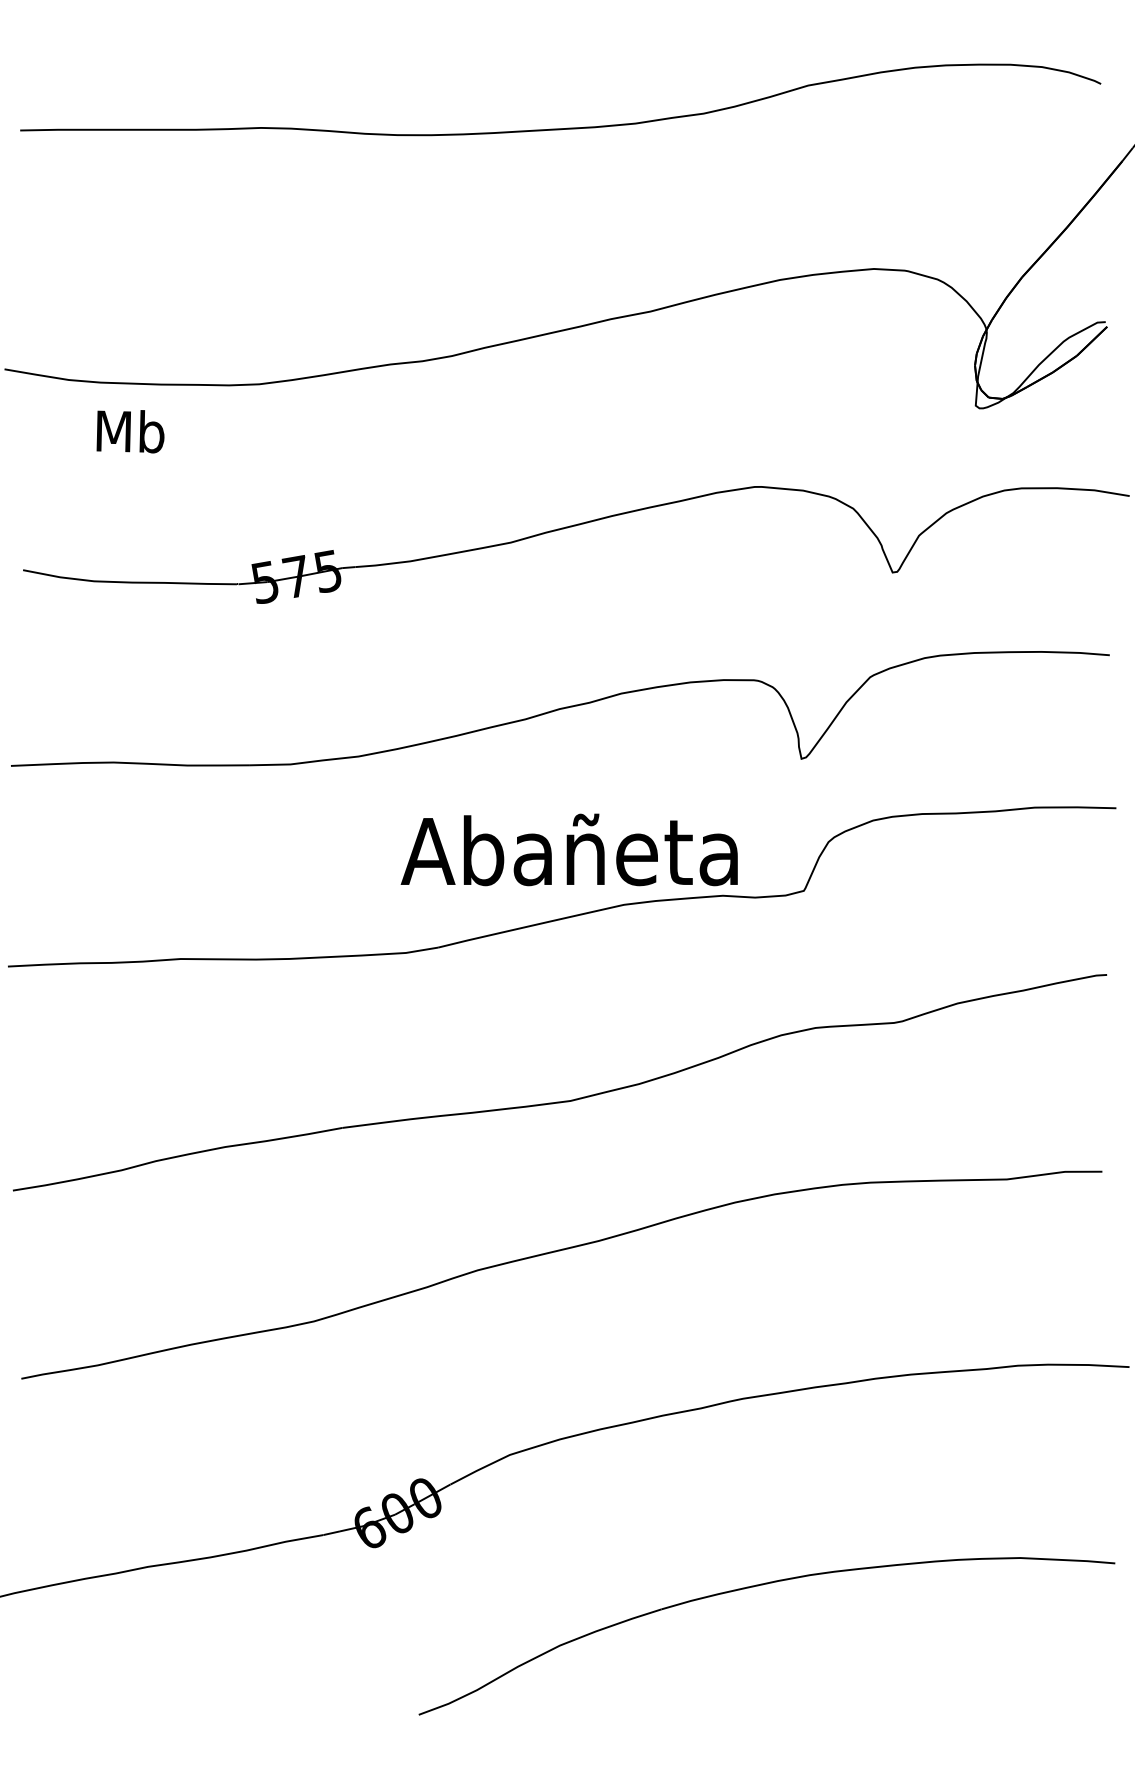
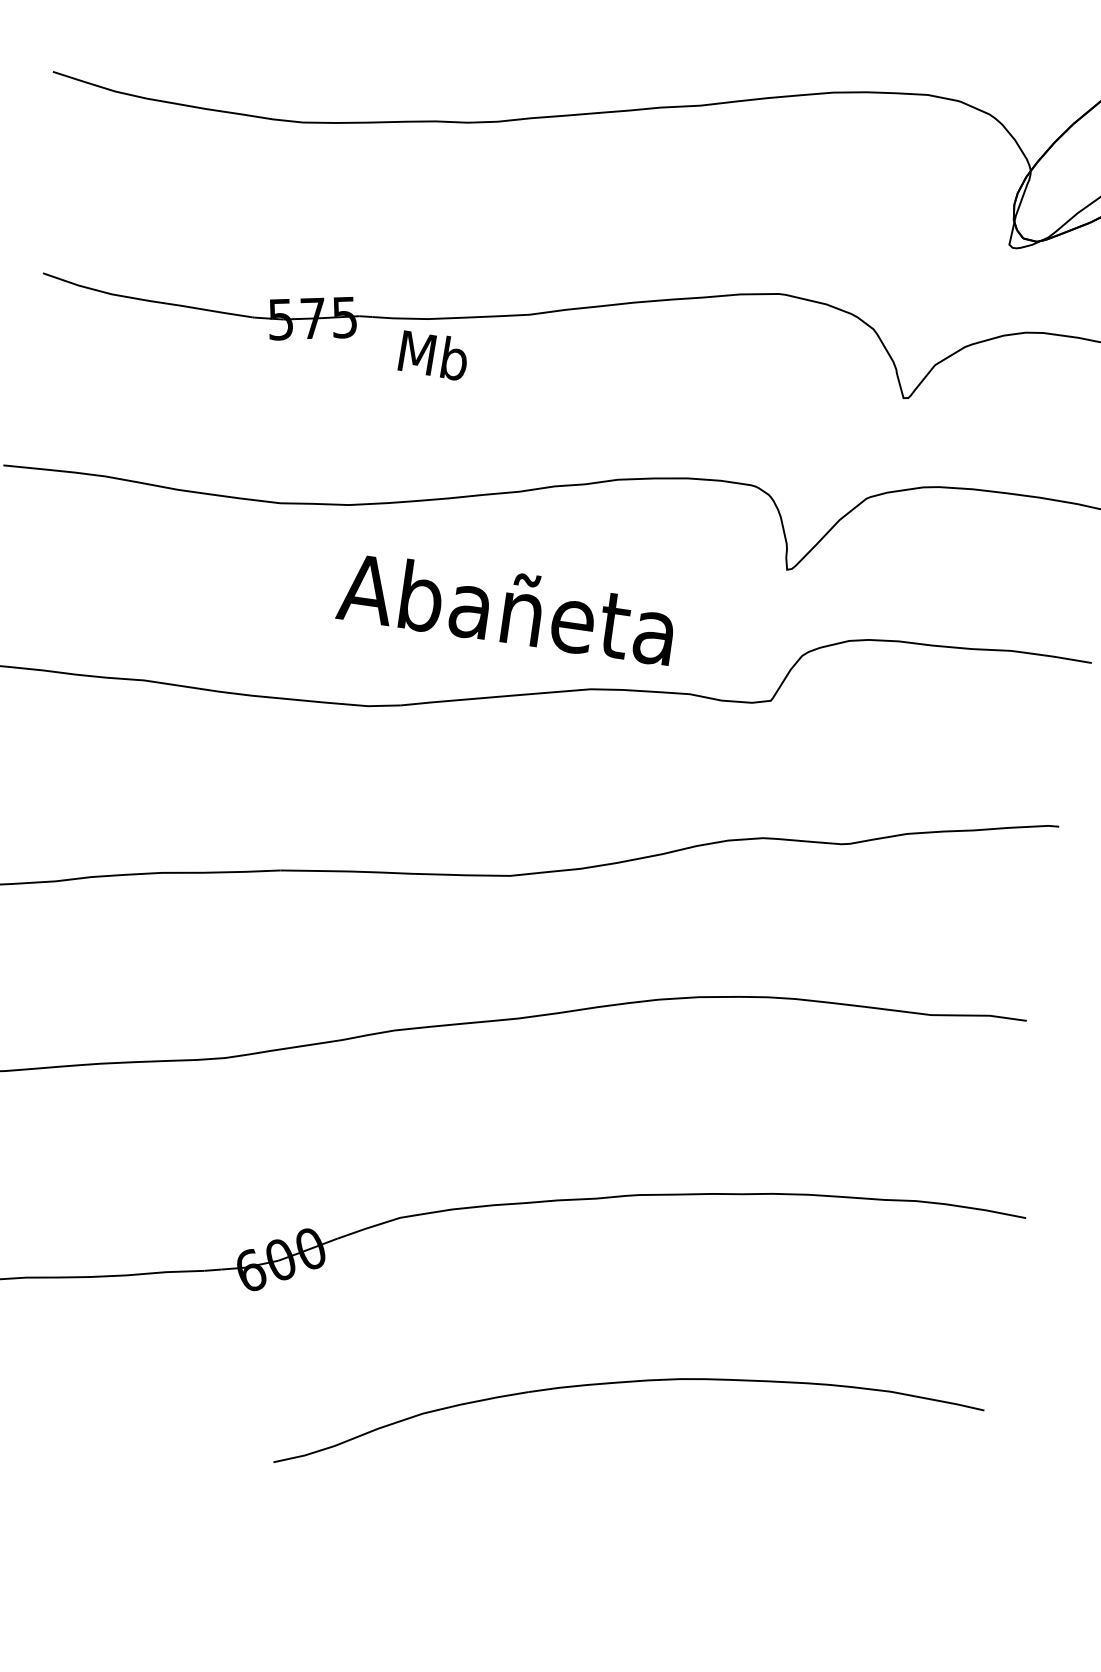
text: (130, 431) -> (433, 355), moved
text: (568, 849) -> (505, 607), moved

